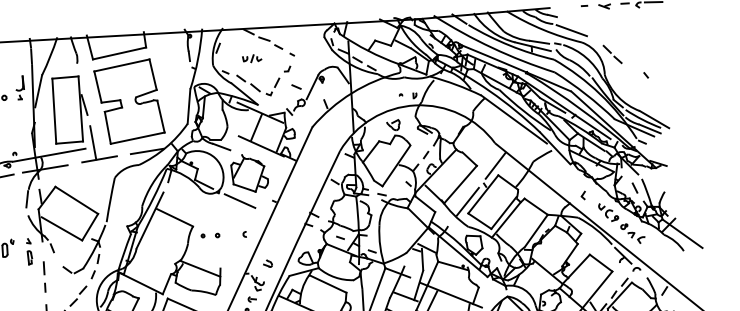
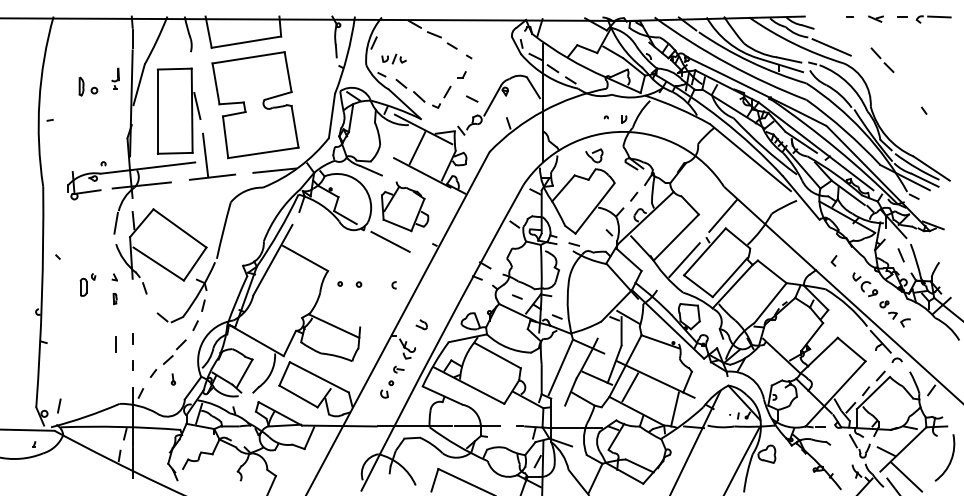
line: (611, 53) -> (881, 58), moved
part: (251, 58) -> (393, 58), moved
part: (20, 87) -> (115, 78), size x0.7
part: (29, 257) -> (114, 298), size x0.6
line: (44, 268) -> (115, 344), moved

